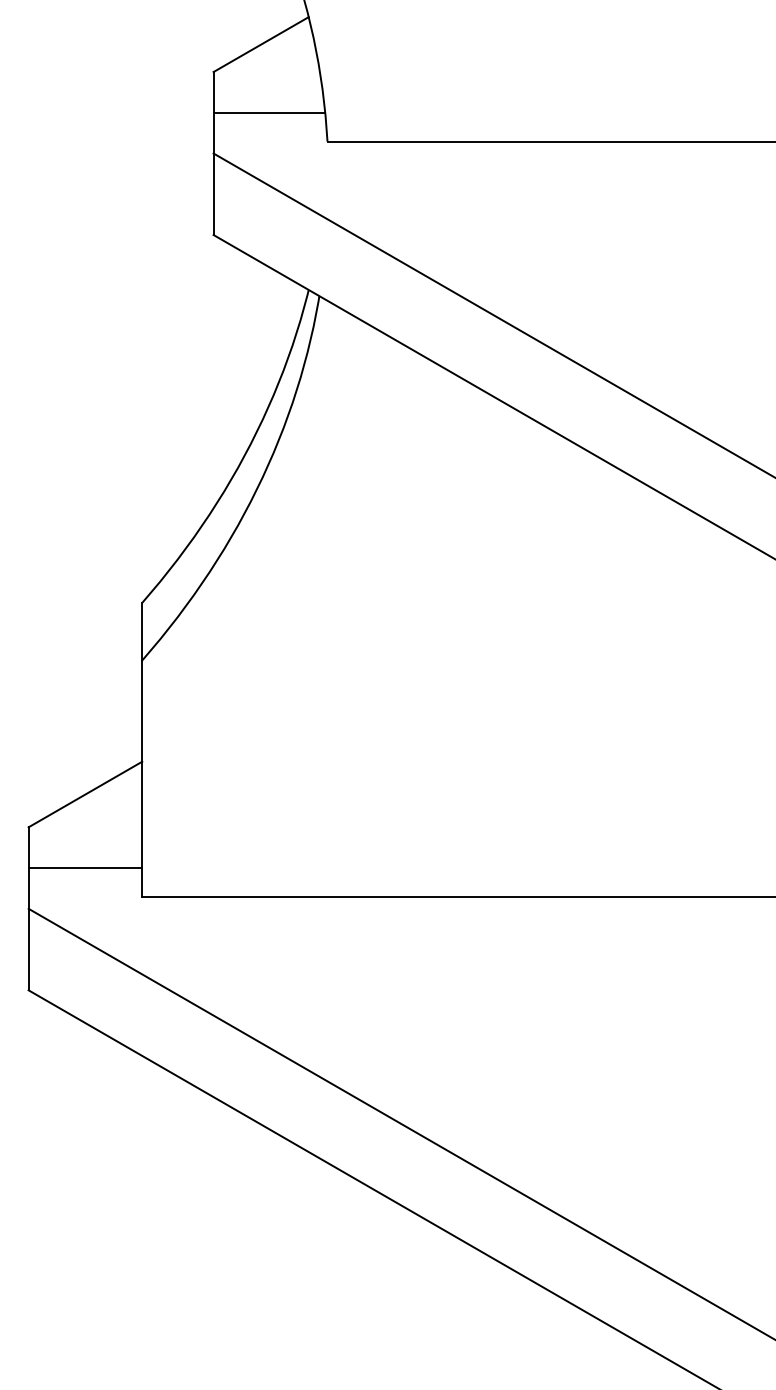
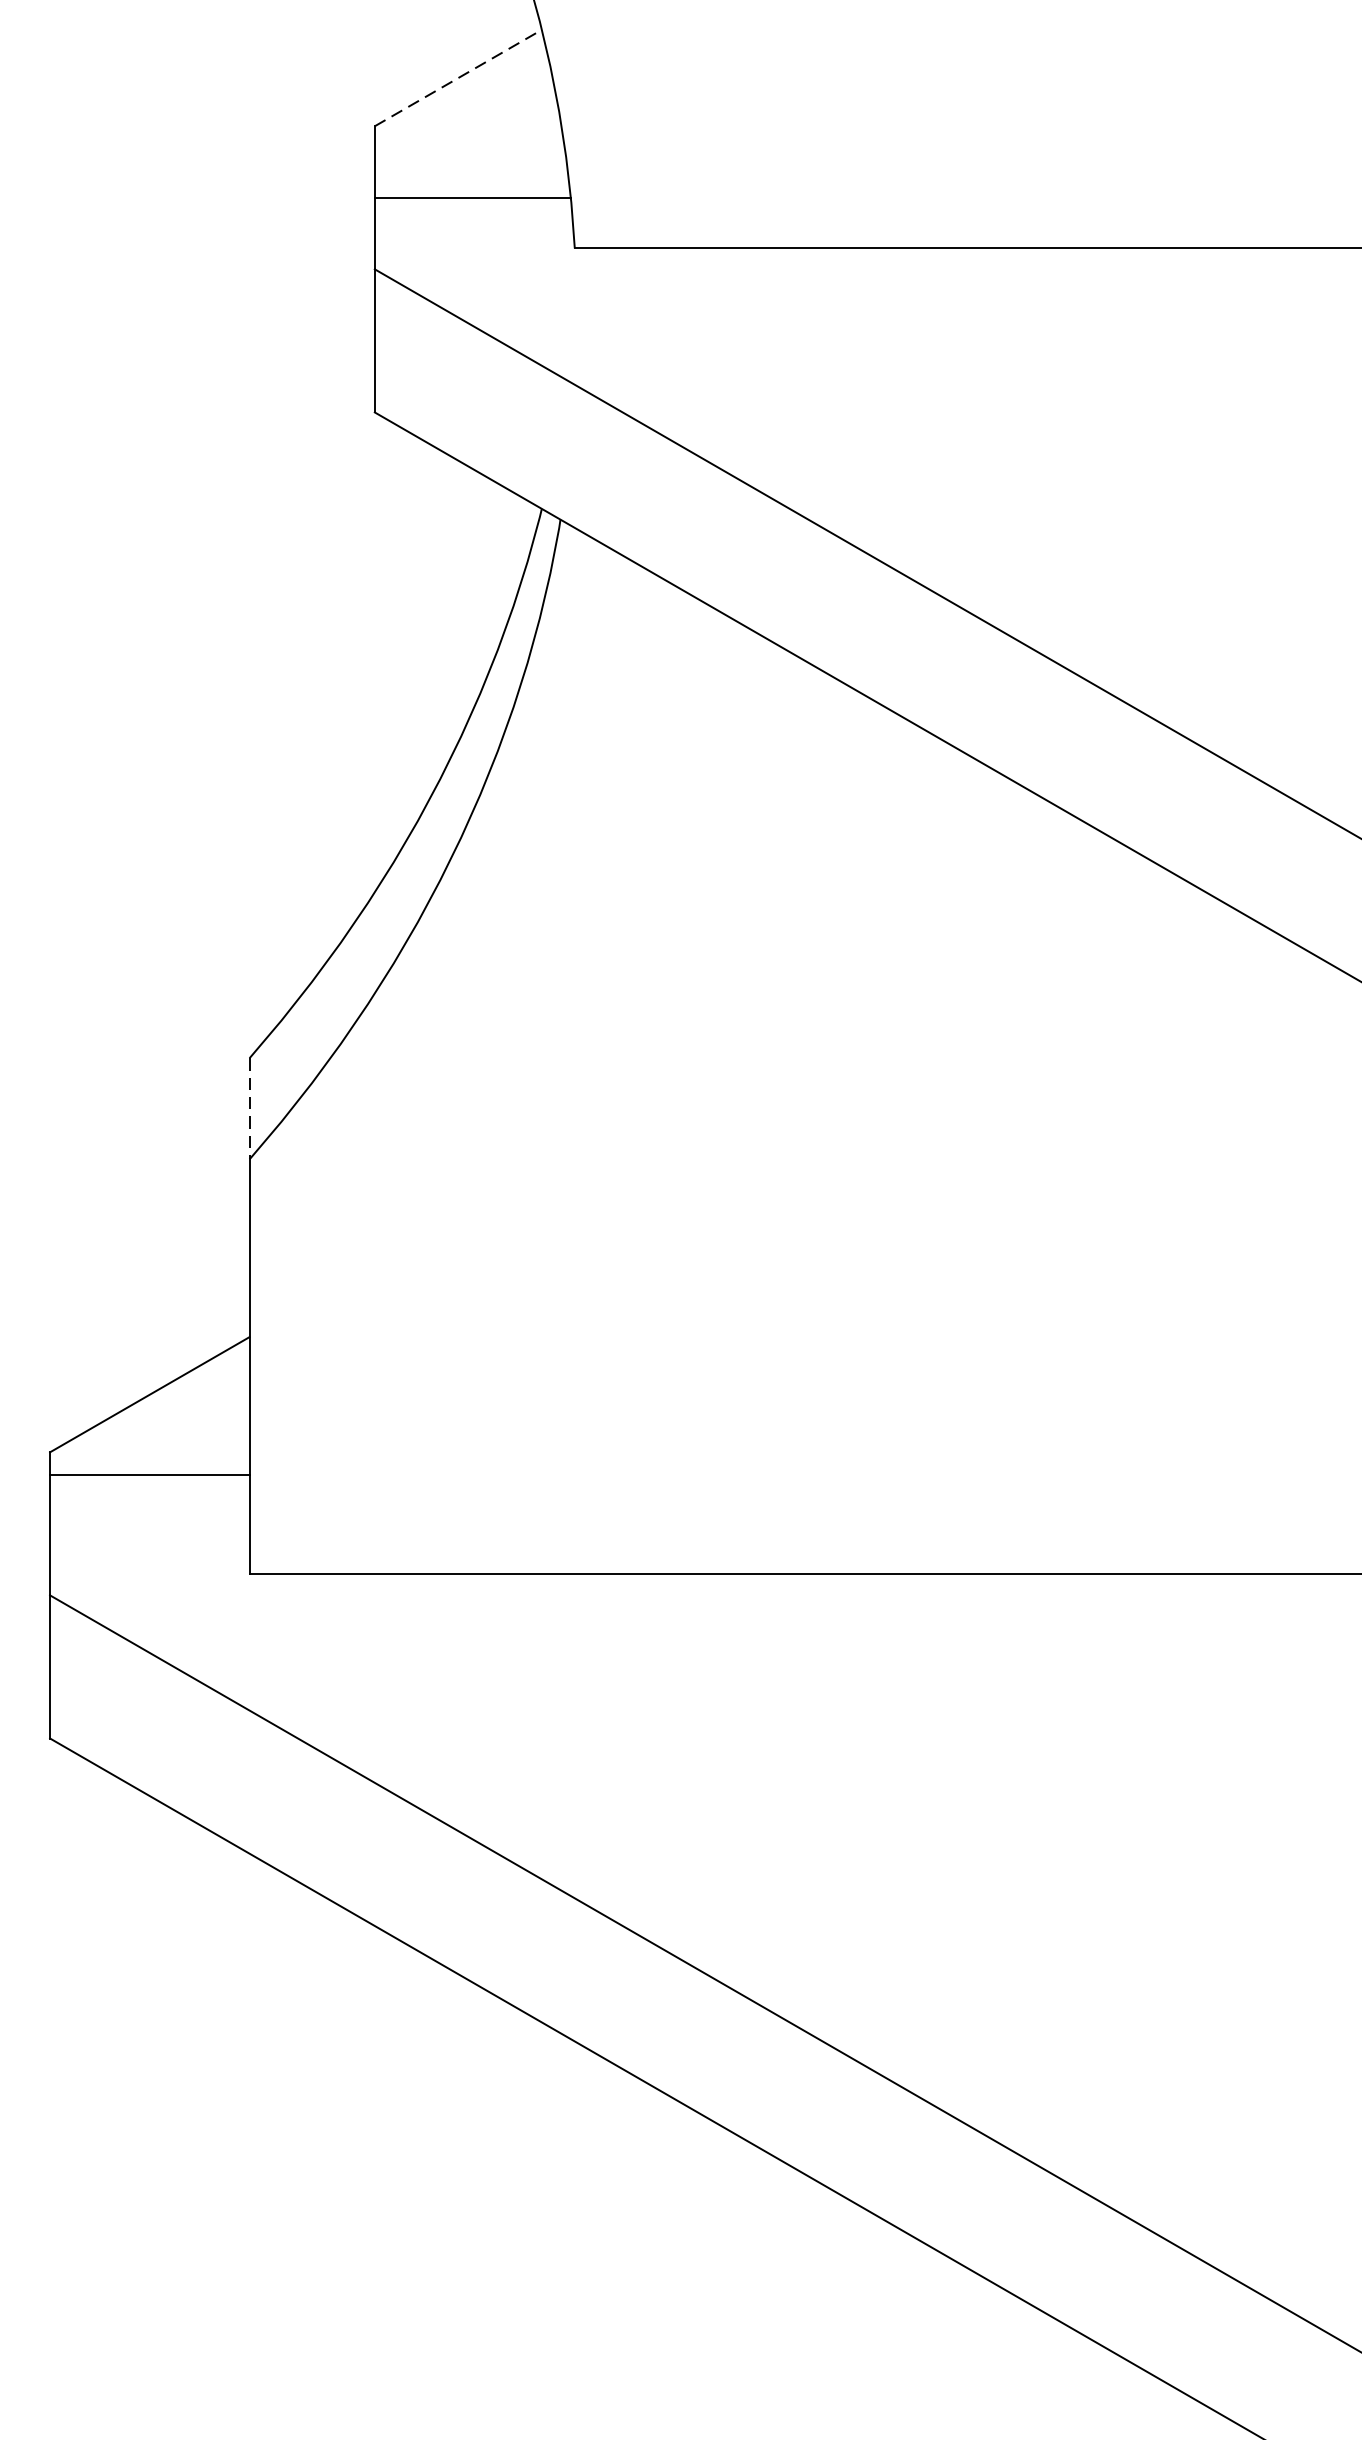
line: (261, 44) -> (458, 77), solid -> dashed
line: (142, 631) -> (249, 1108), solid -> dashed
line: (85, 868) -> (149, 1475), moved

